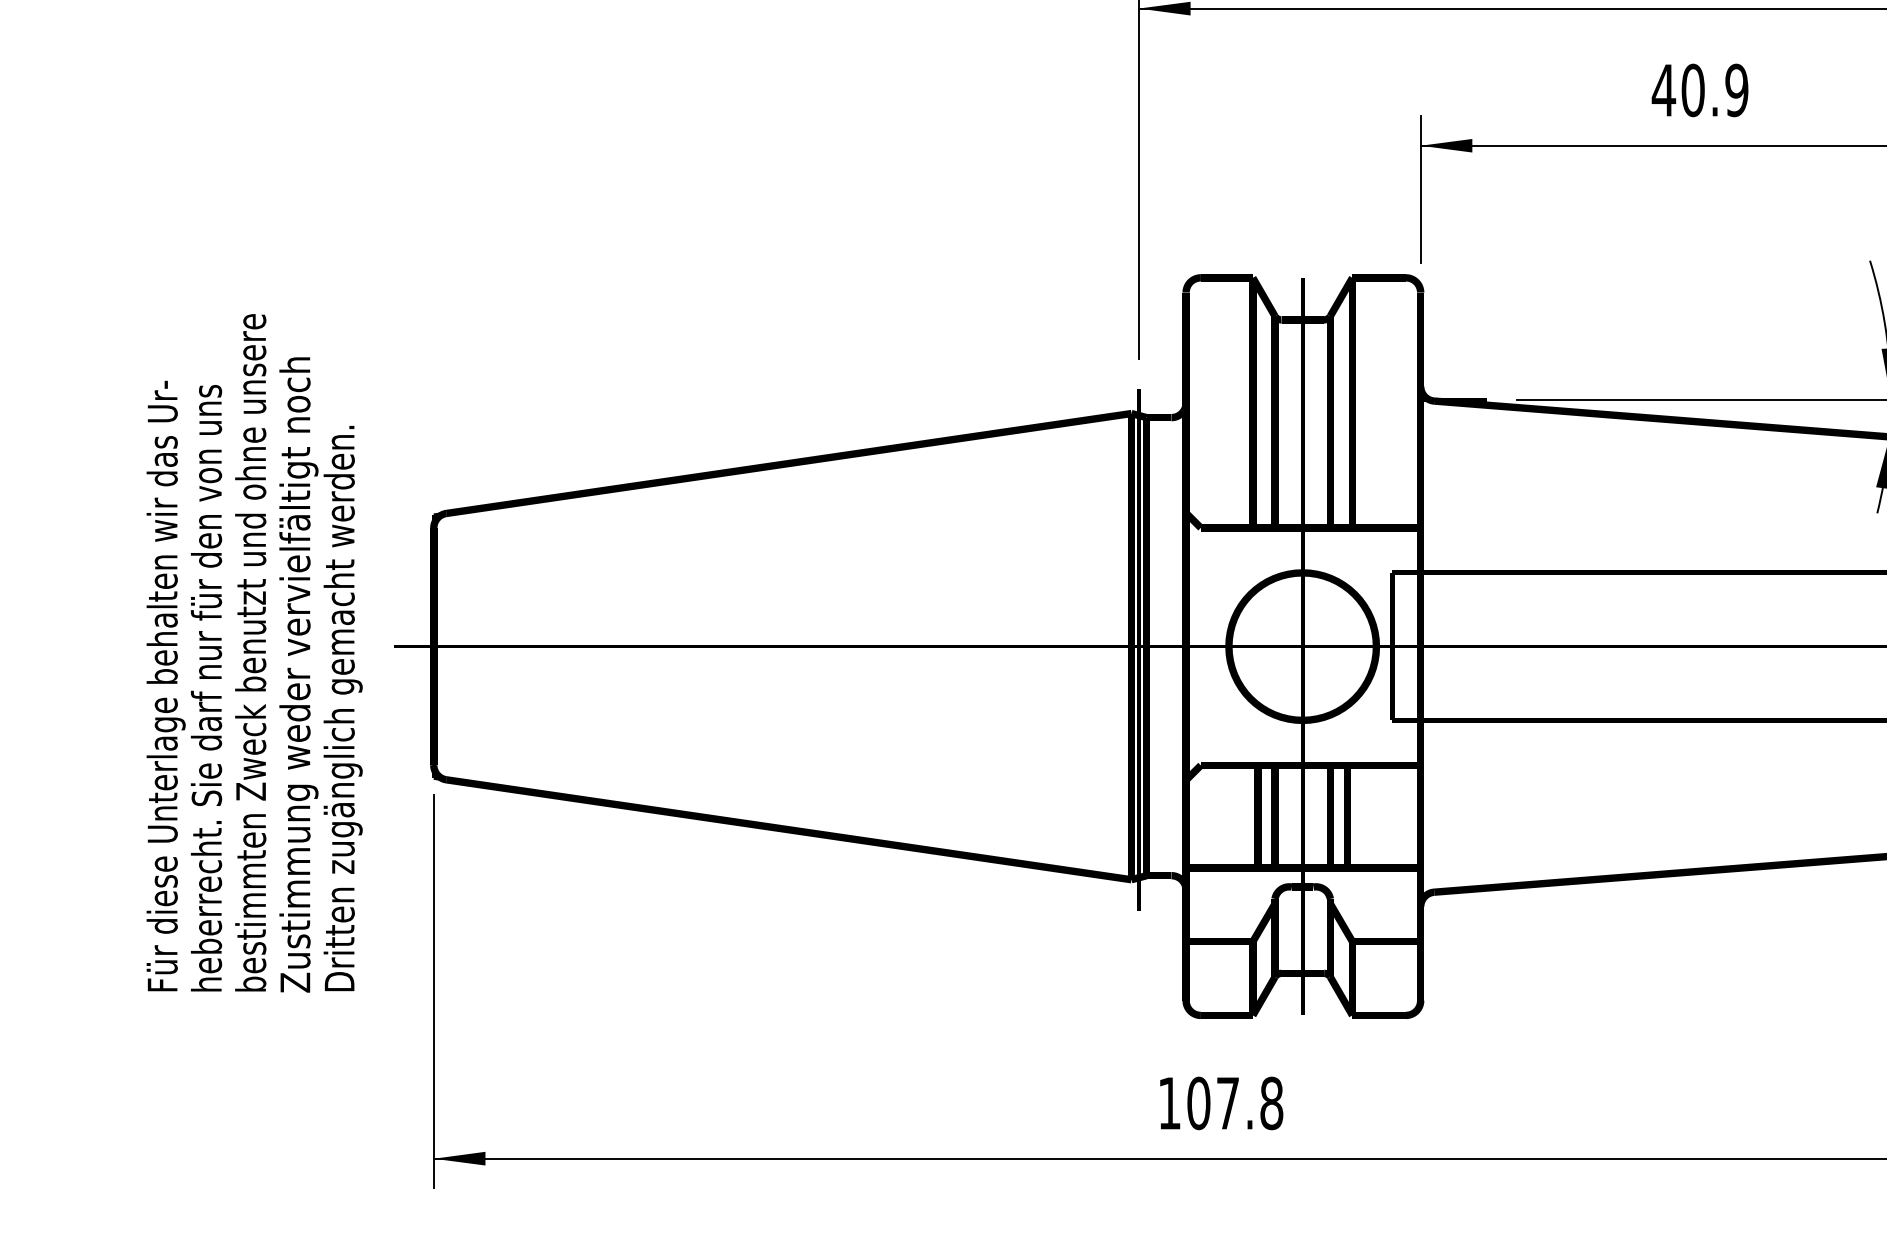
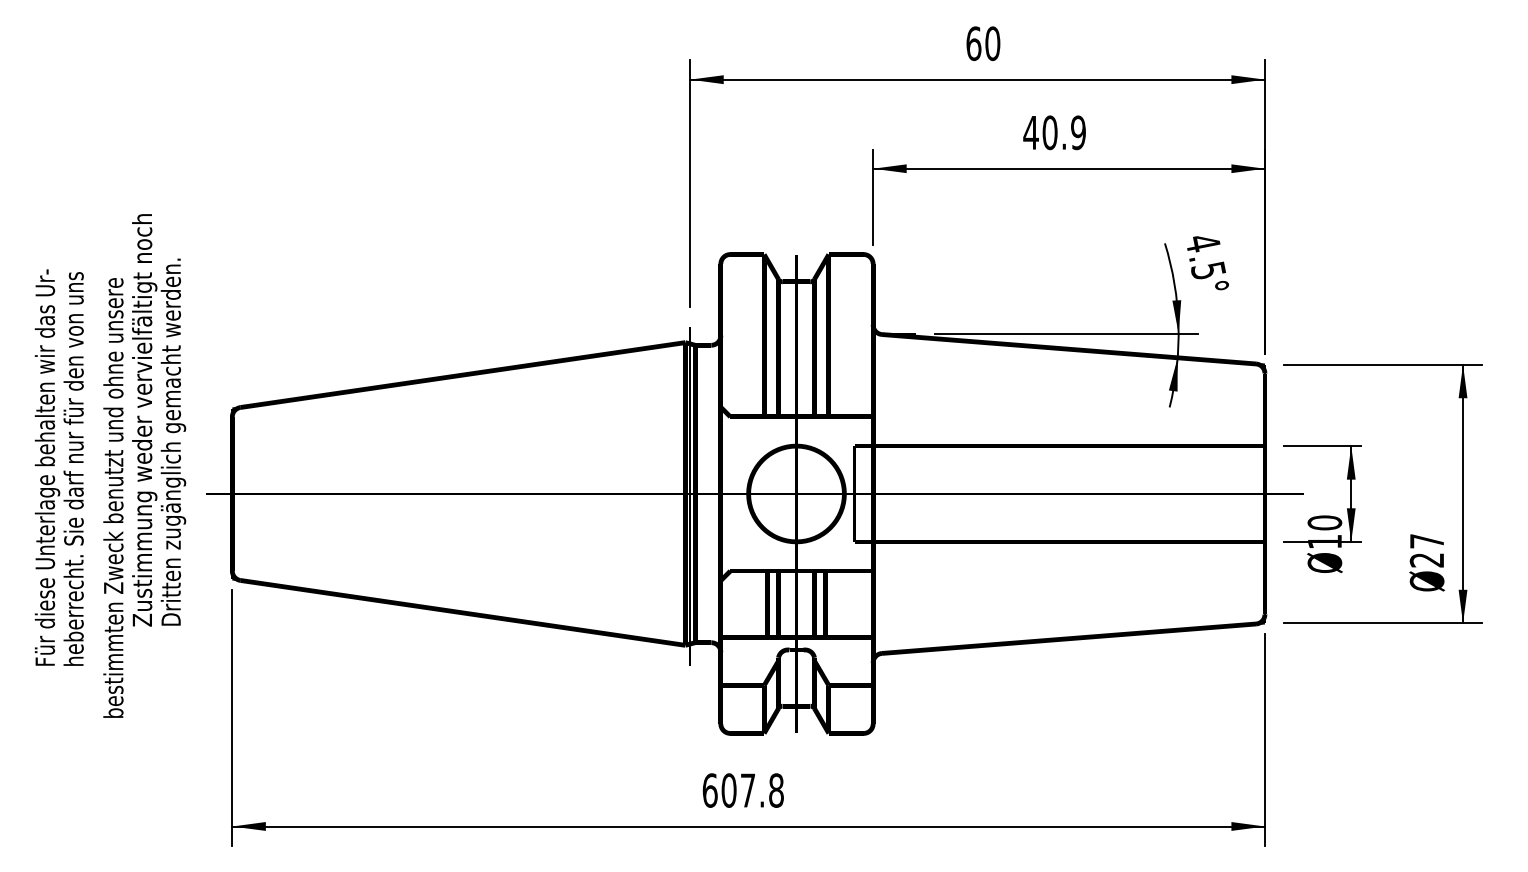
text: (321, 675) -> (159, 420), moved
text: (183, 685) -> (58, 467), moved
text: (1168, 1103) -> (709, 790), 107.8 -> 607.8

